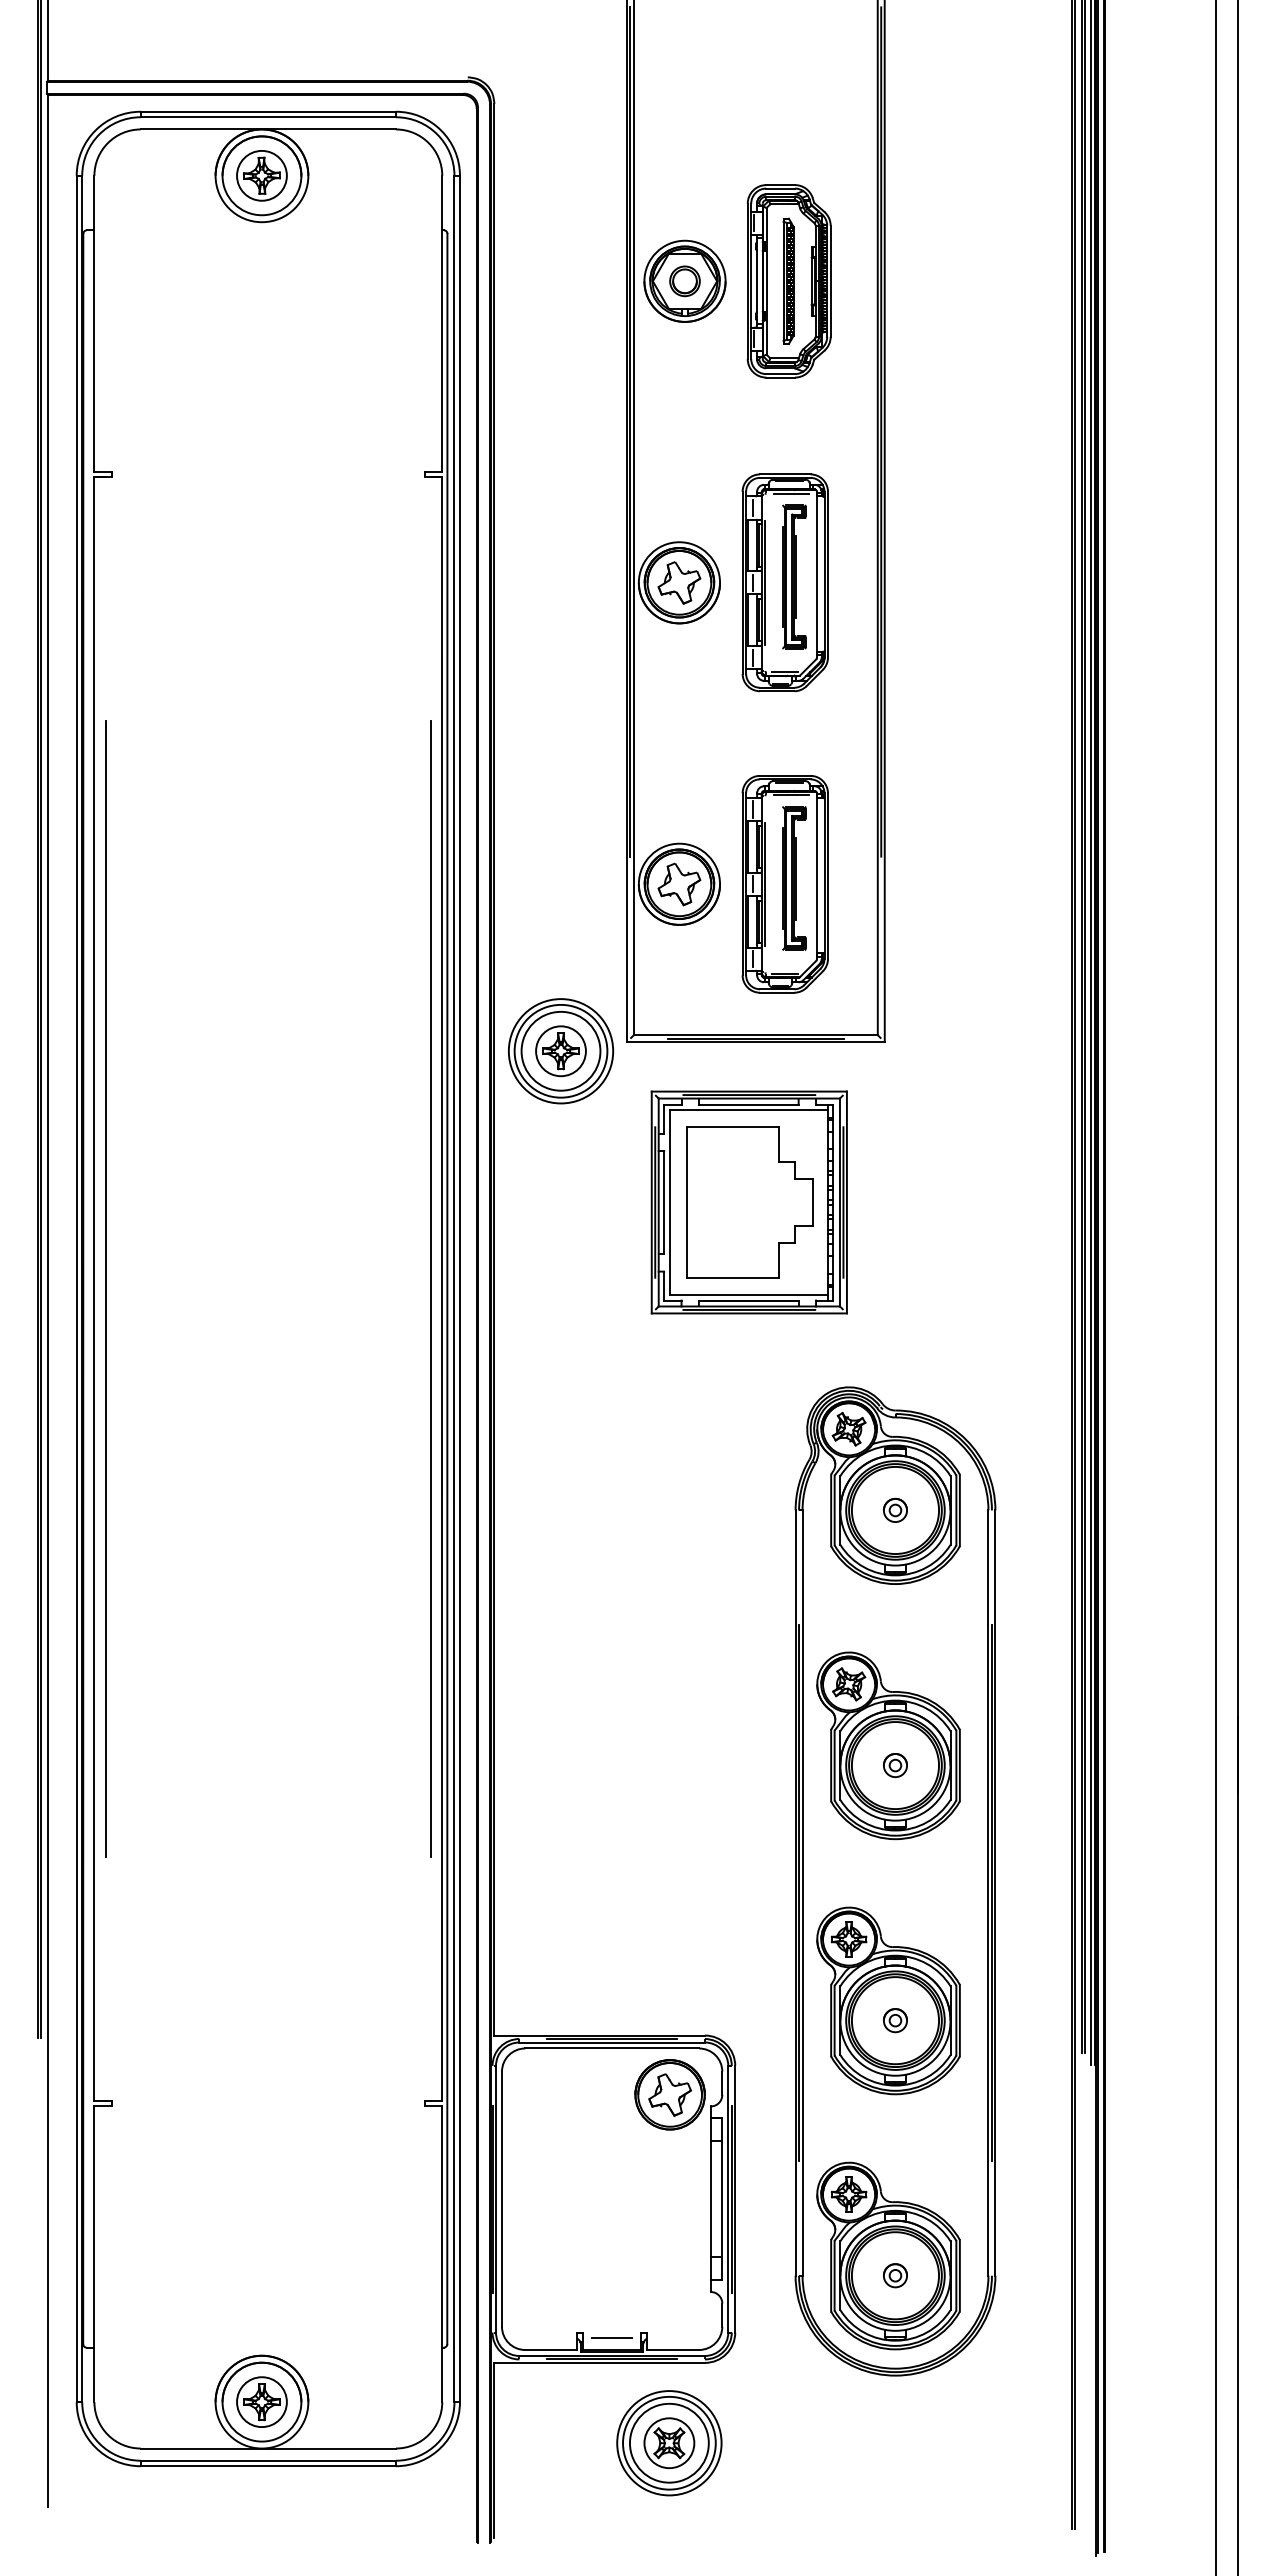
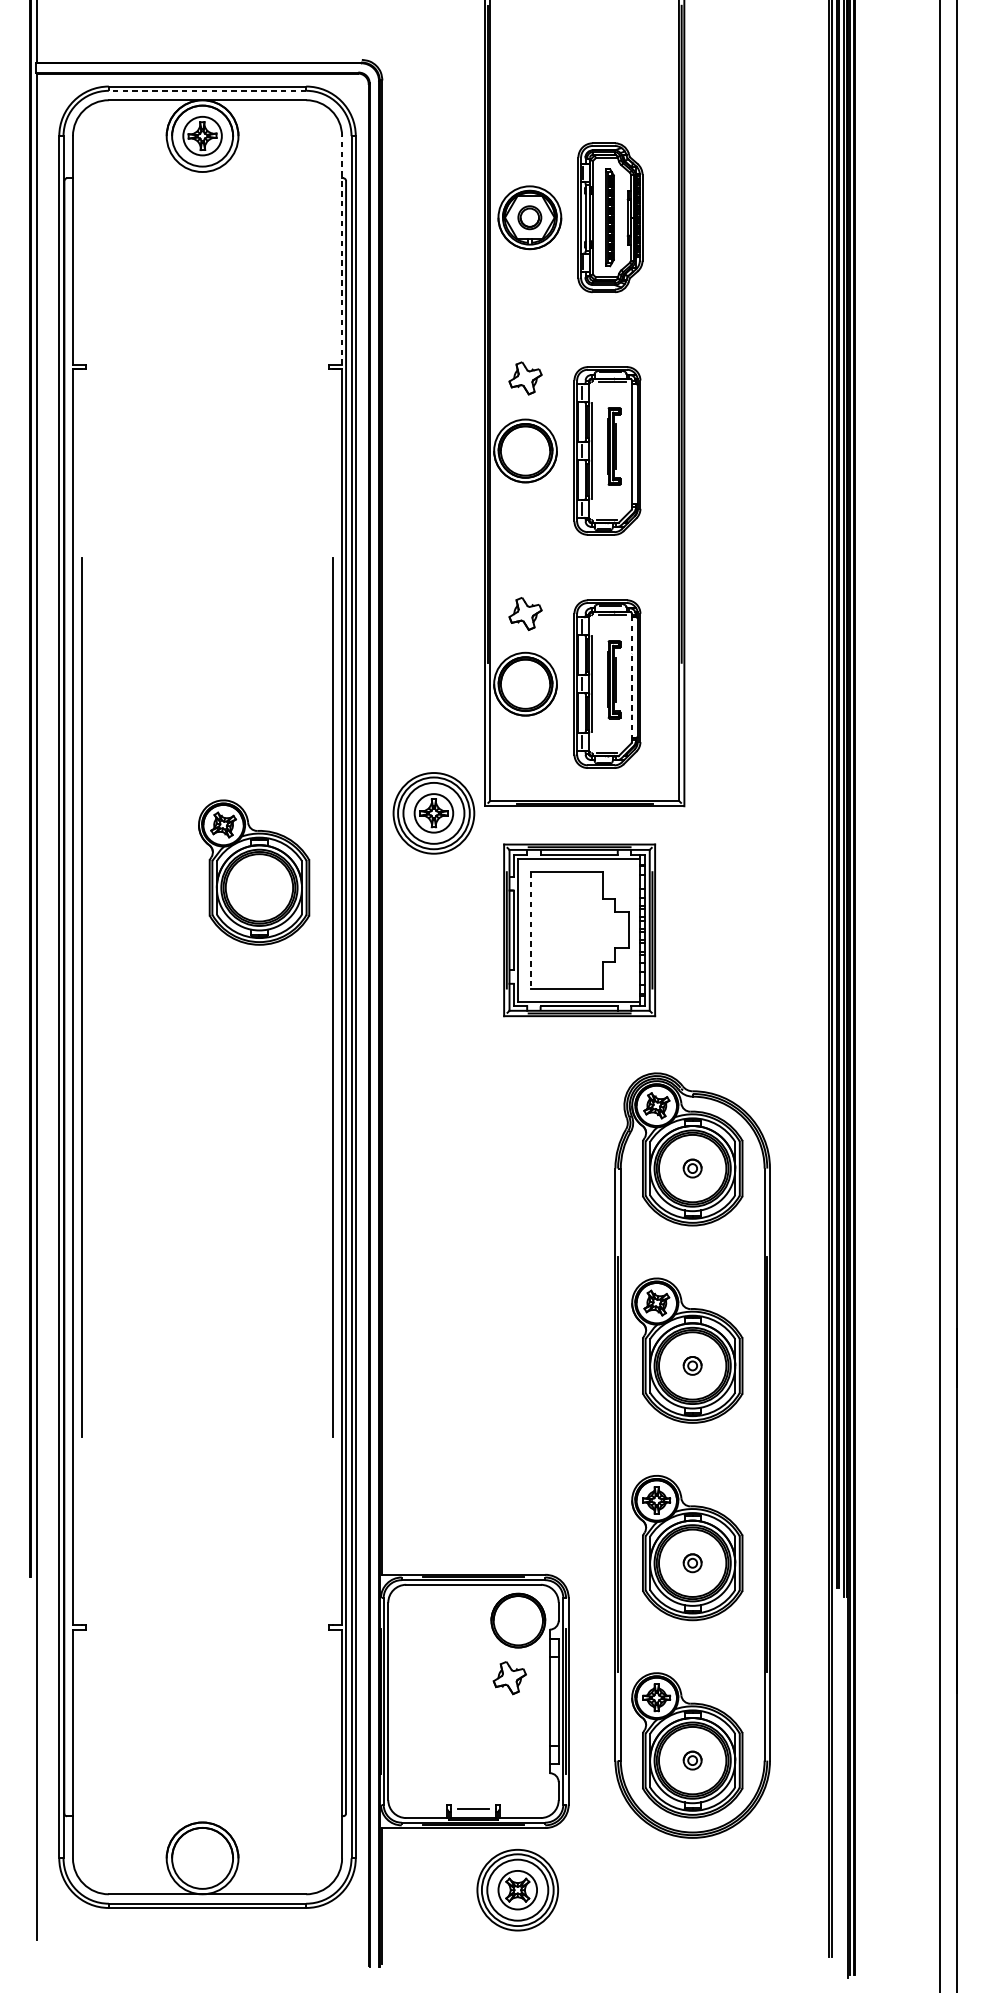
line: (268, 117) -> (207, 91), solid -> dashed
line: (442, 323) -> (342, 250), solid -> dashed
part: (794, 576) -> (614, 446), size x0.7
part: (679, 582) -> (525, 378), moved
line: (816, 875) -> (631, 677), solid -> dashed
part: (794, 878) -> (614, 679), size x0.7
part: (679, 884) -> (525, 613), moved
part: (328, 1127) -> (254, 872), added
line: (686, 1203) -> (531, 931), solid -> dashed
part: (669, 2094) -> (509, 1677), moved
part: (261, 2401) -> (202, 1857), removed

